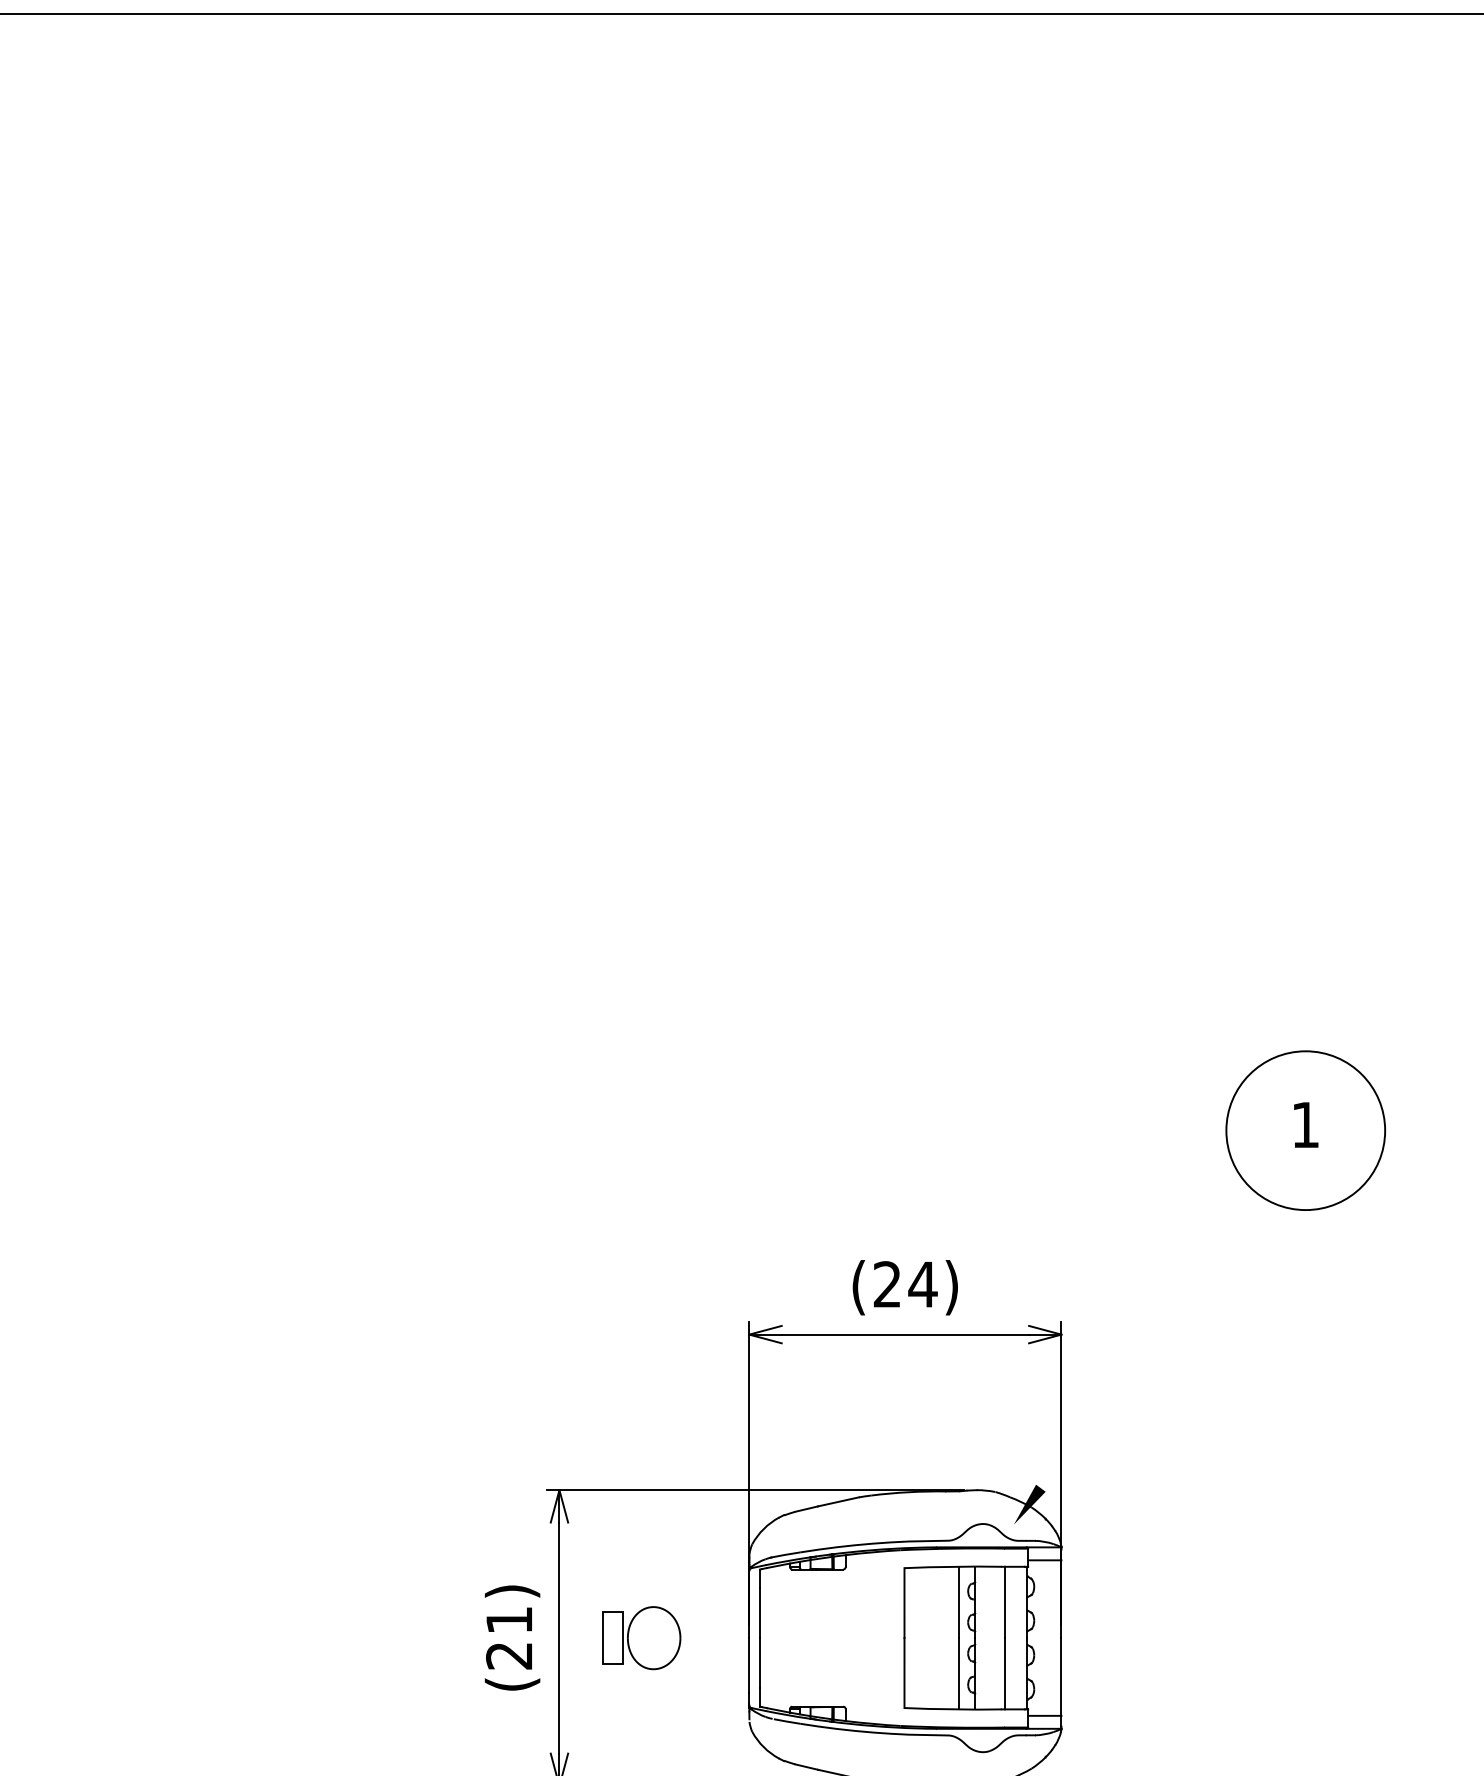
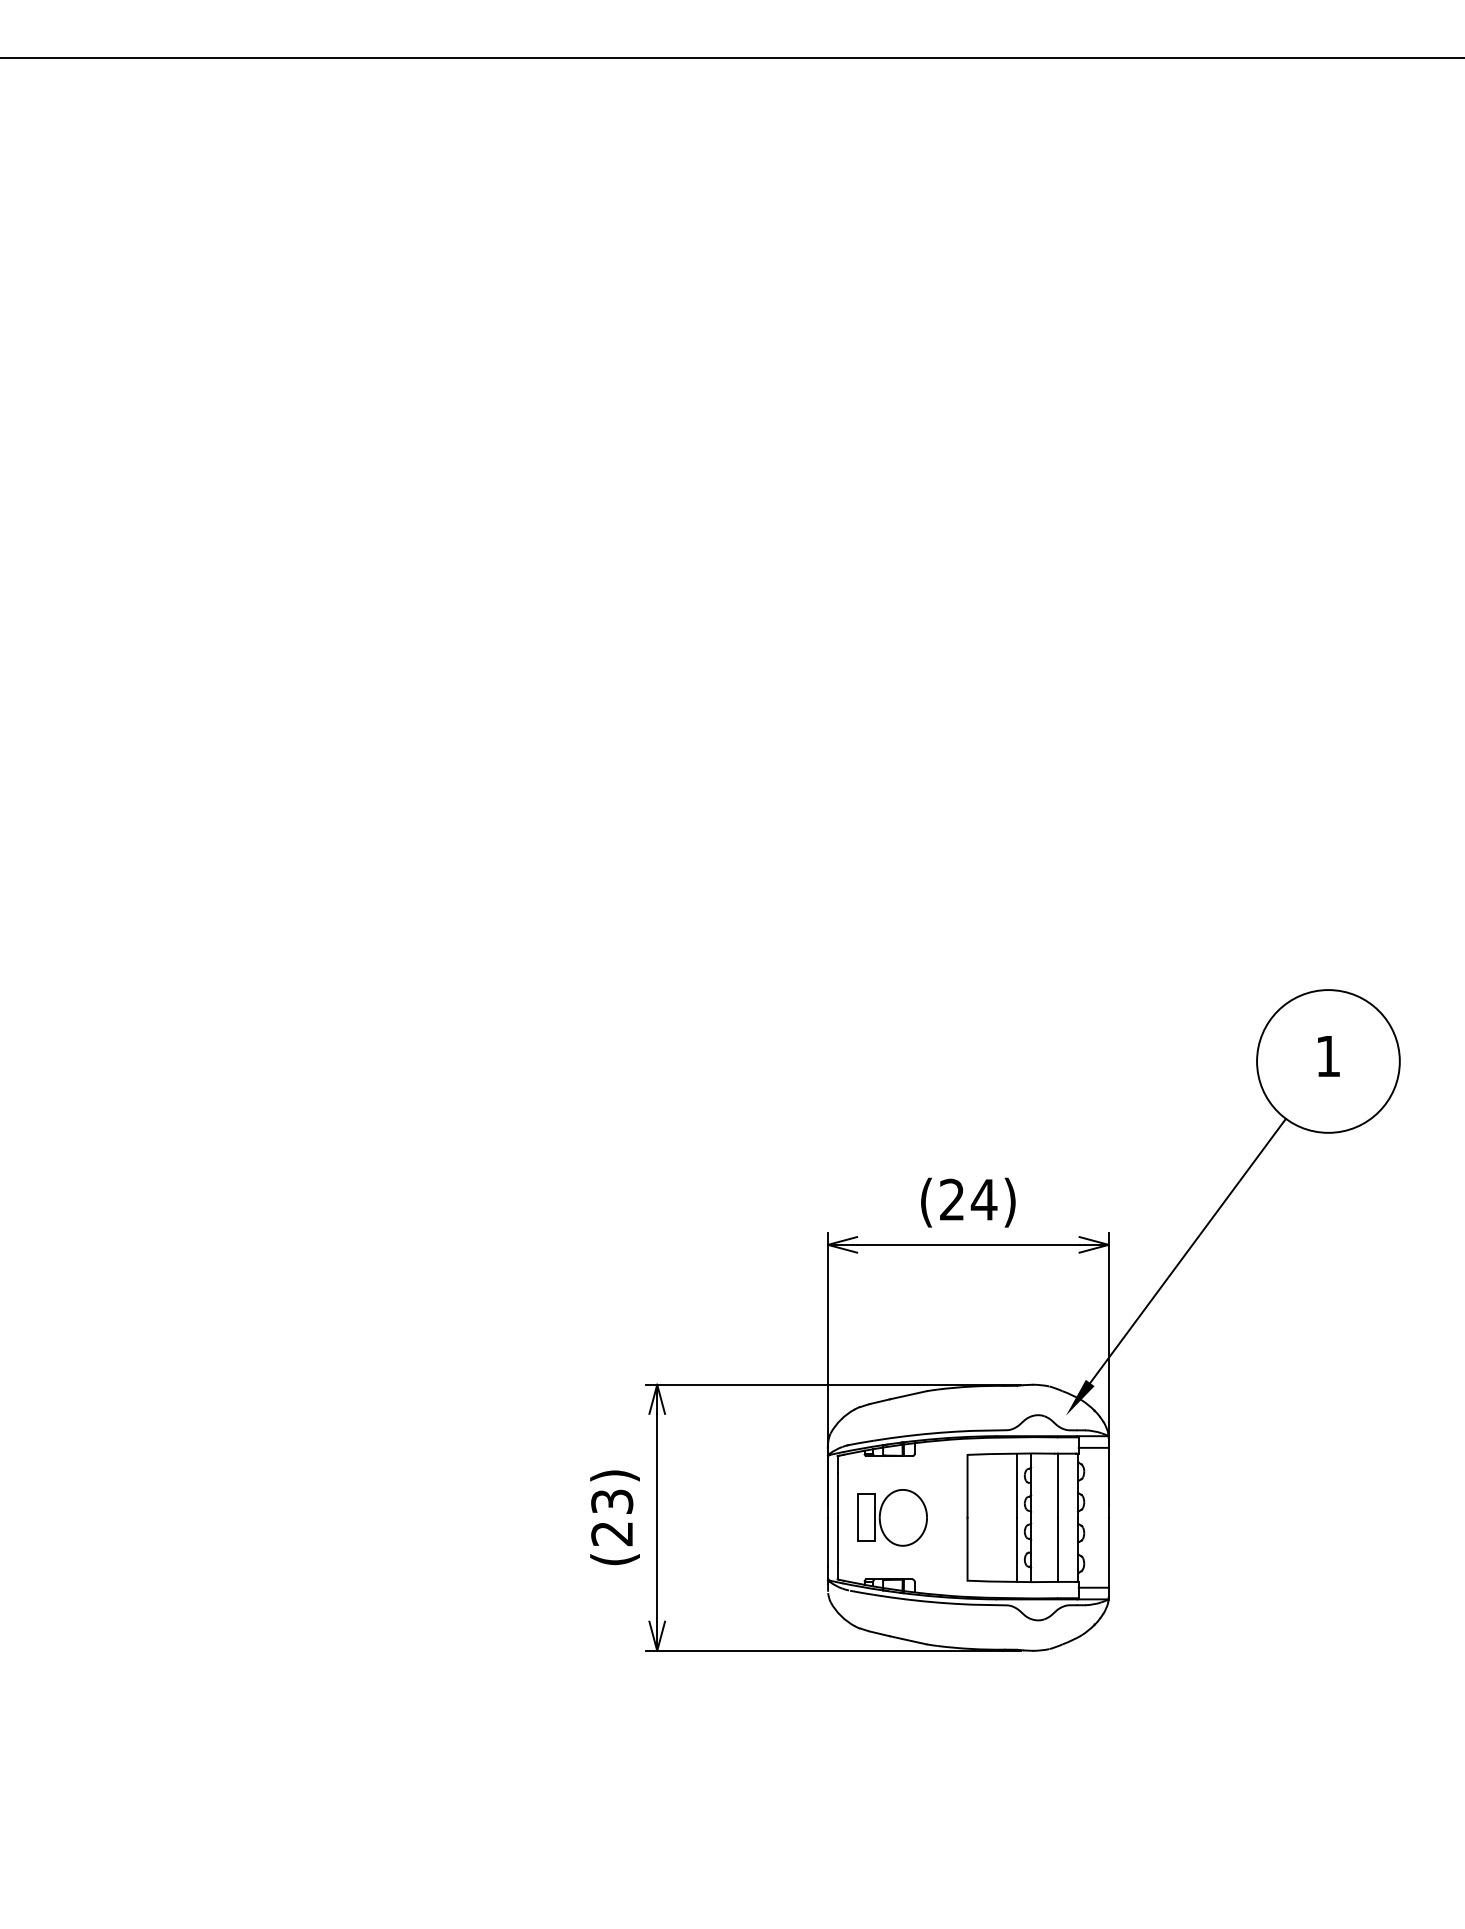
line: (1149, 1340) -> (1187, 1250), added
text: (509, 1619) -> (612, 1501), (21) -> (23)
part: (642, 1637) -> (892, 1517), moved

